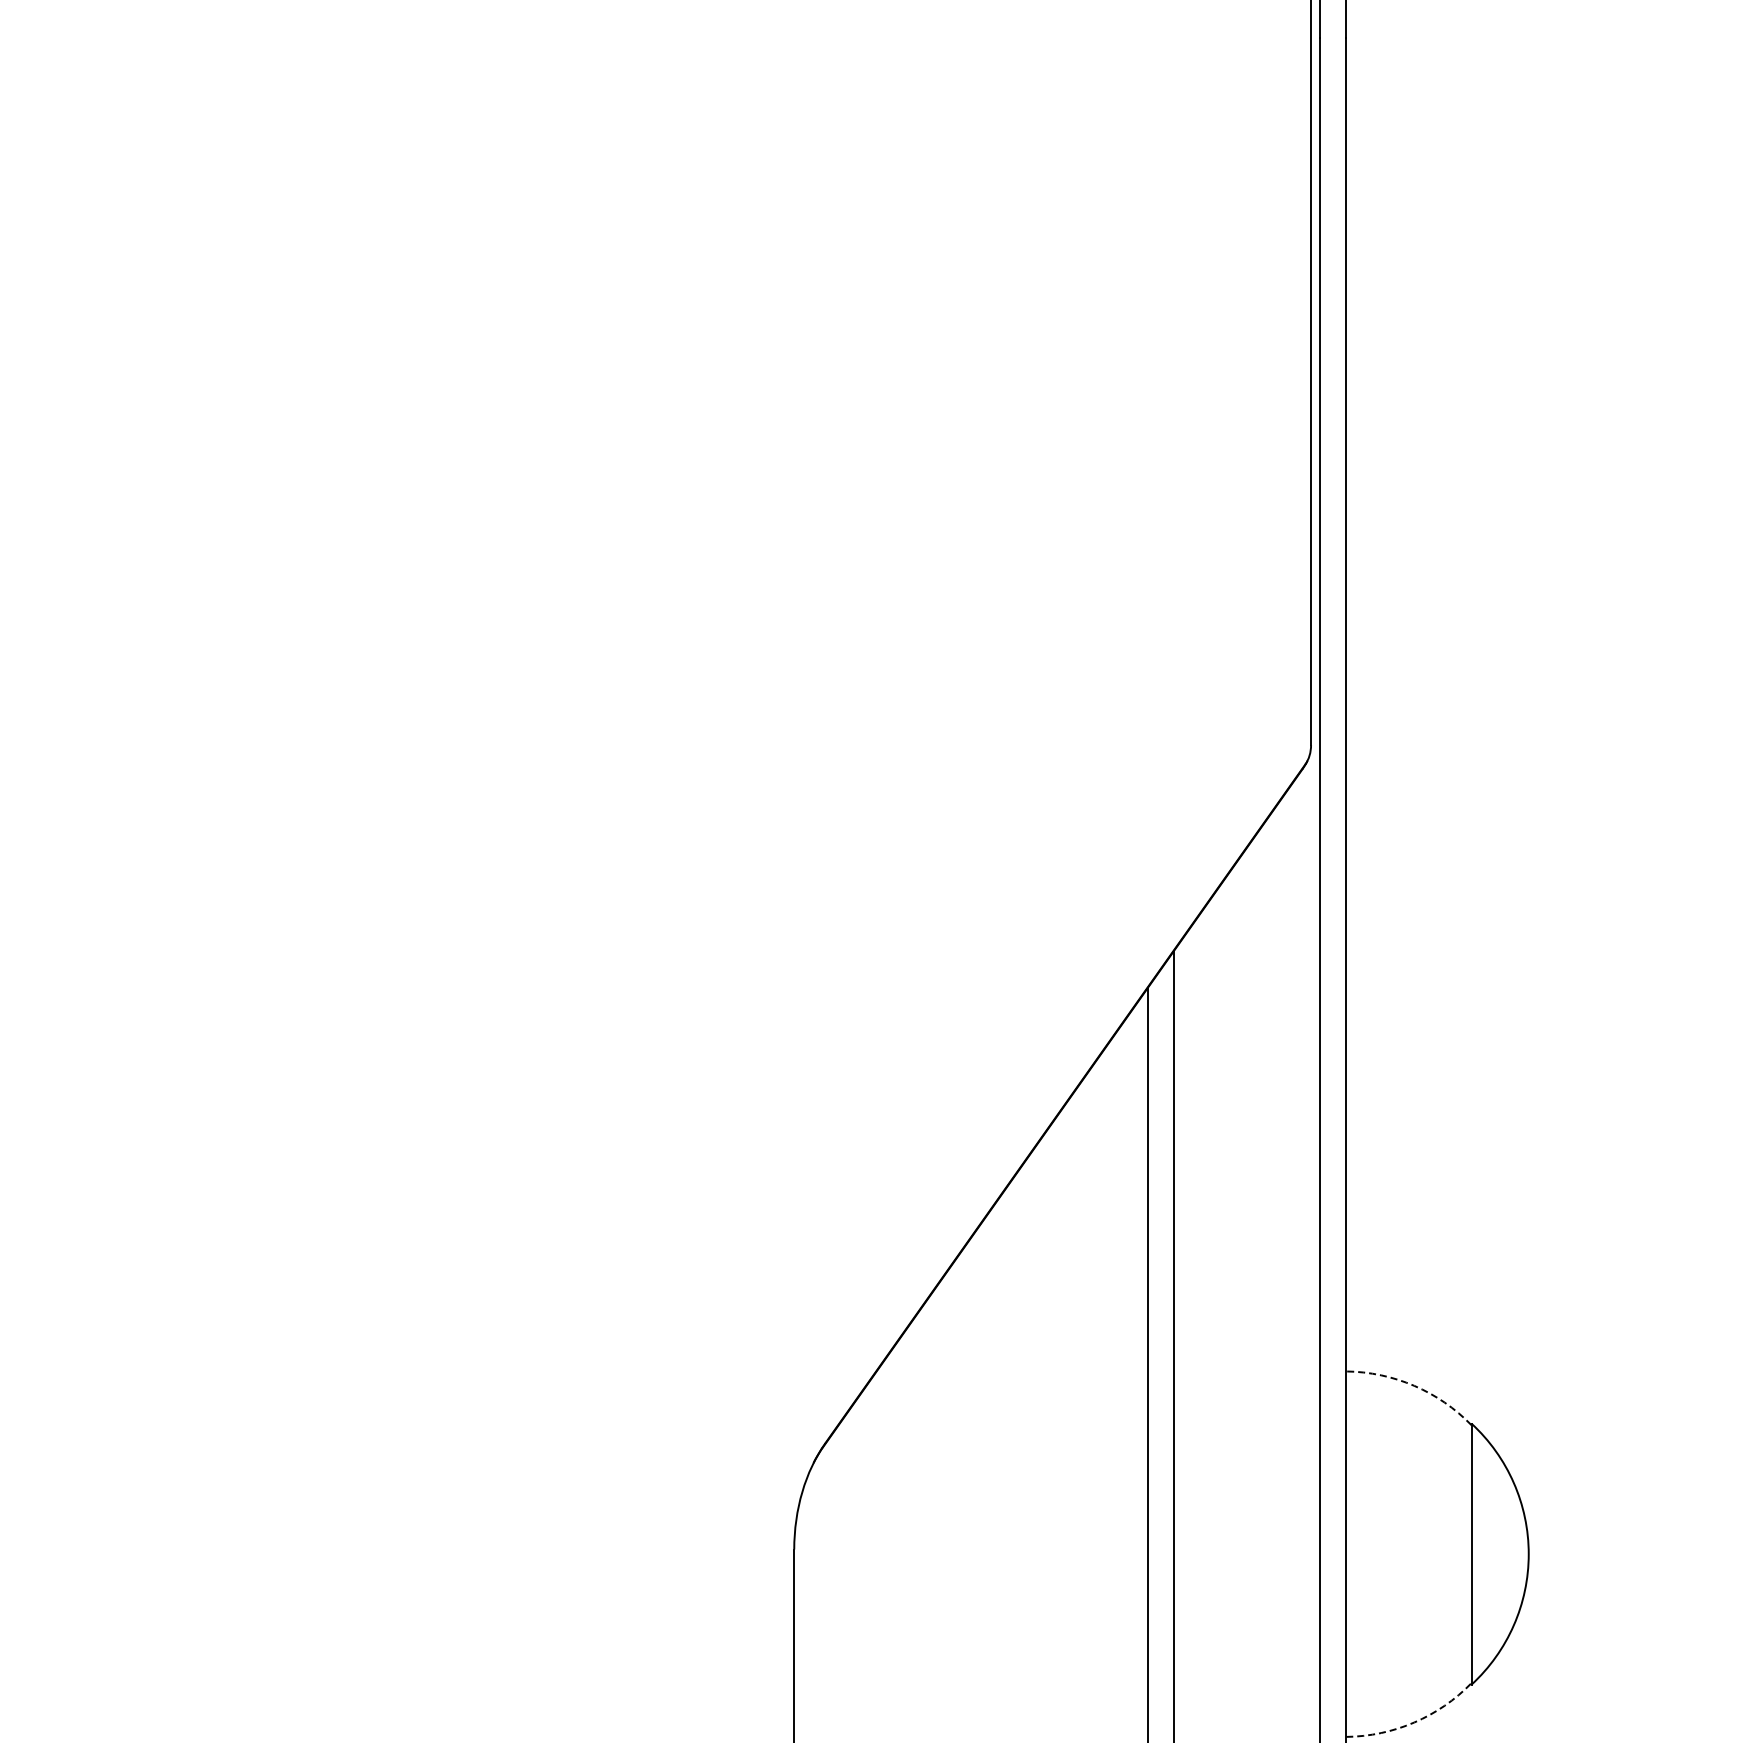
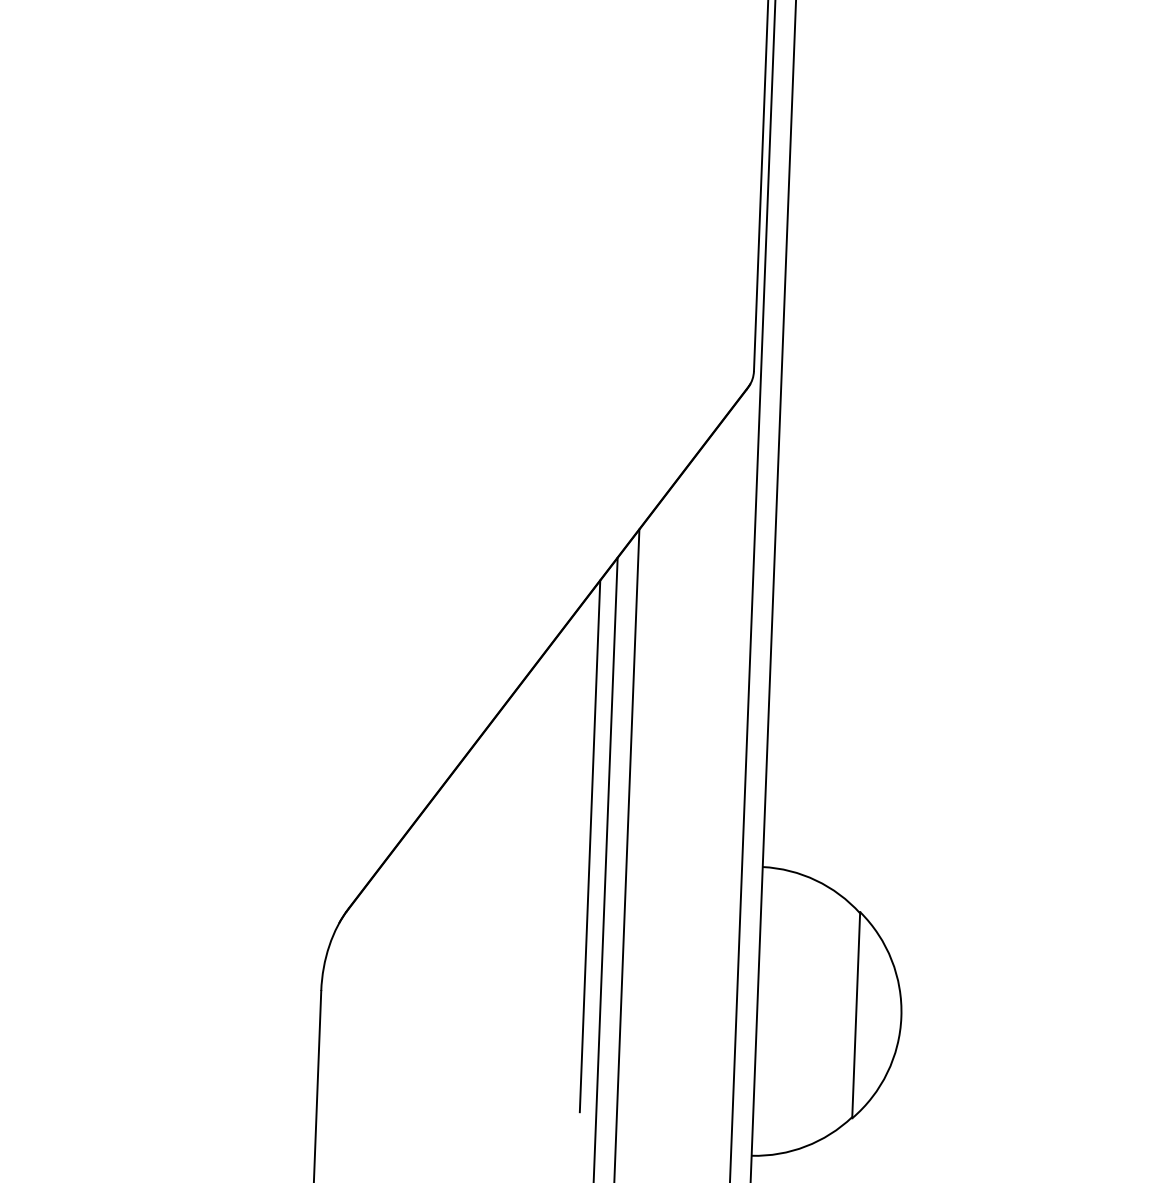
line: (1126, 1353) -> (589, 846), added
arc: (1414, 1385) -> (816, 880), dashed -> solid
arc: (1414, 1722) -> (806, 1146), dashed -> solid

